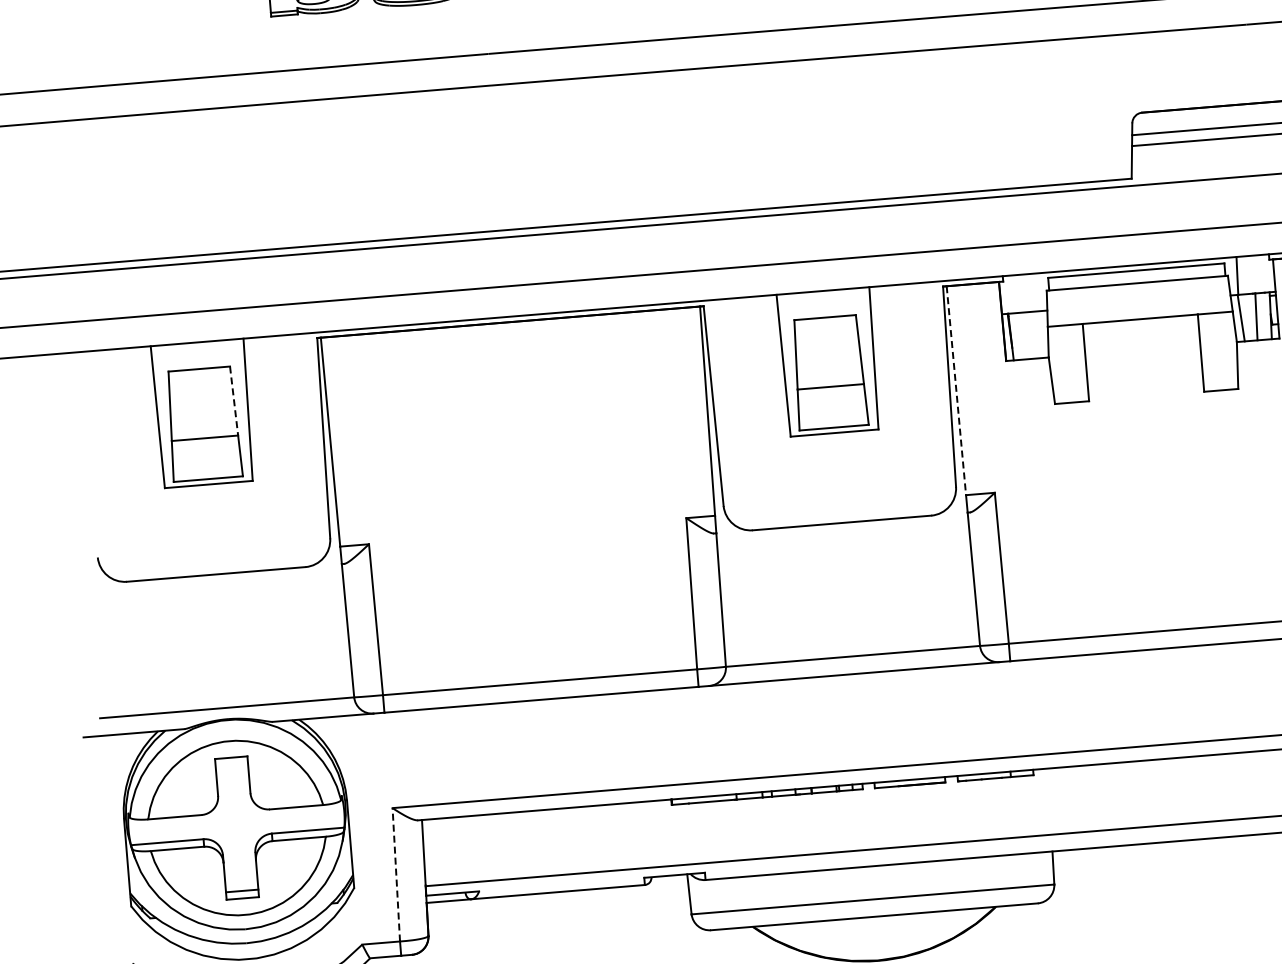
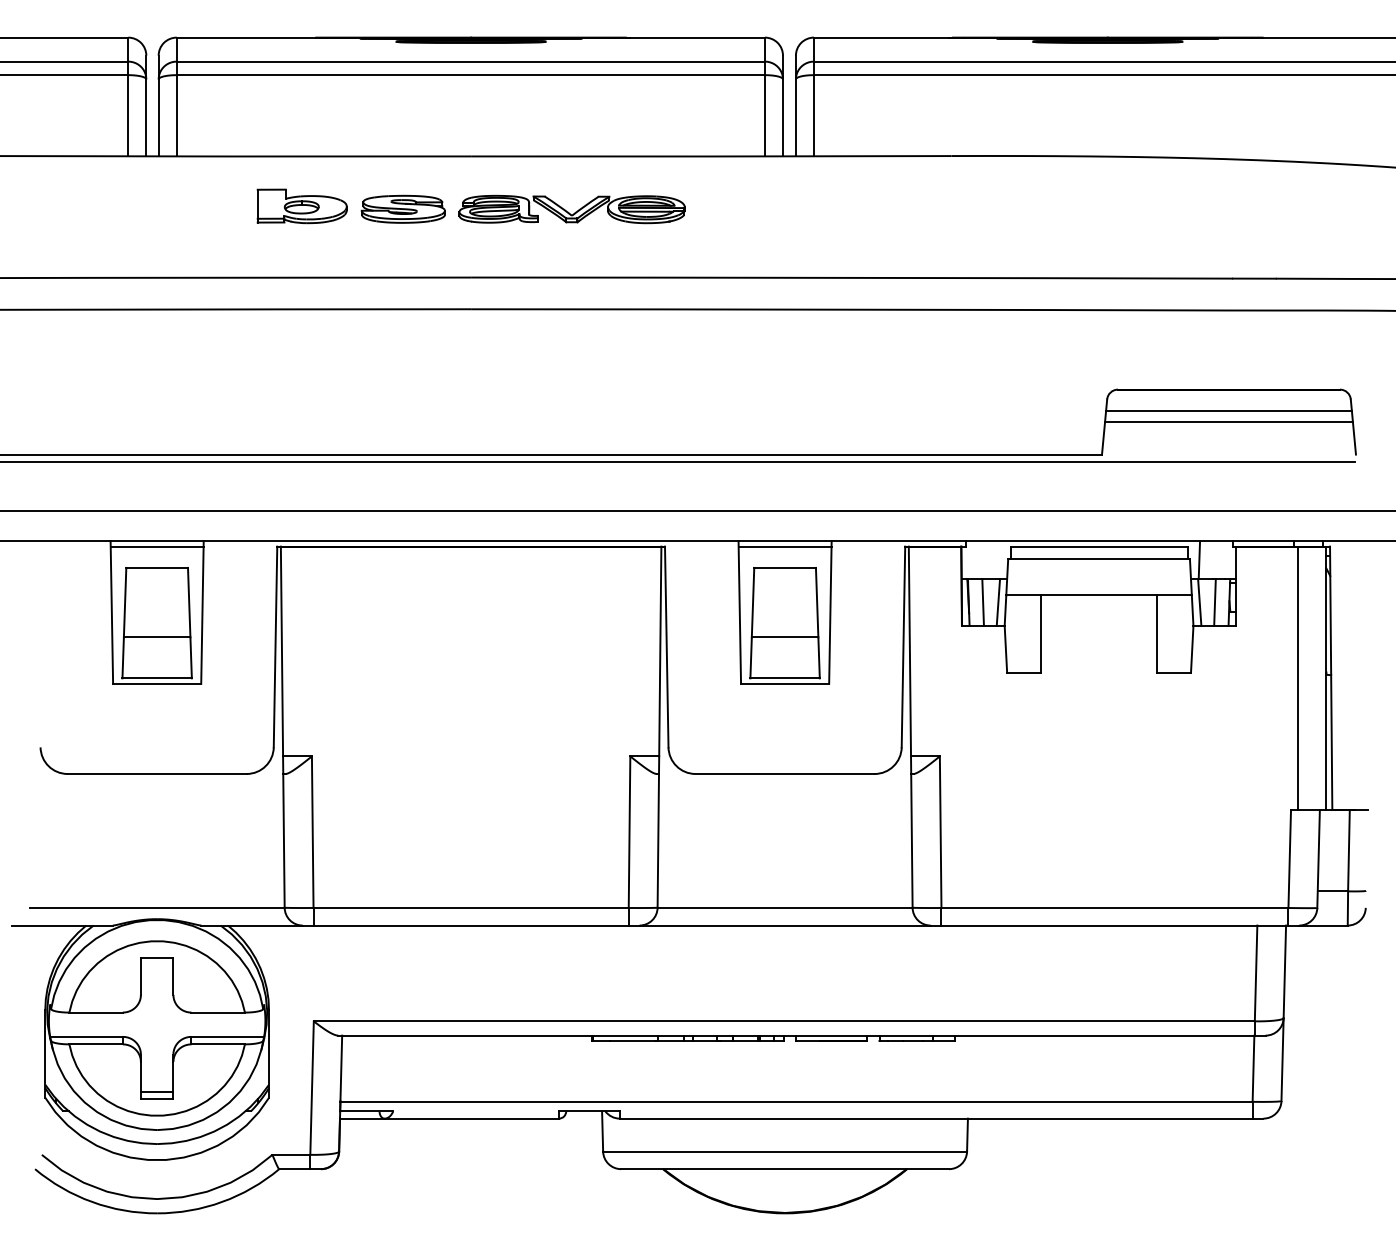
line: (822, 296) -> (784, 546), added
line: (1040, 334) -> (998, 602), added
line: (1024, 335) -> (982, 602), added
line: (196, 347) -> (156, 546), added
line: (955, 390) -> (909, 651), dashed -> solid
line: (234, 400) -> (189, 602), dashed -> solid
line: (396, 875) -> (312, 1088), dashed -> solid

